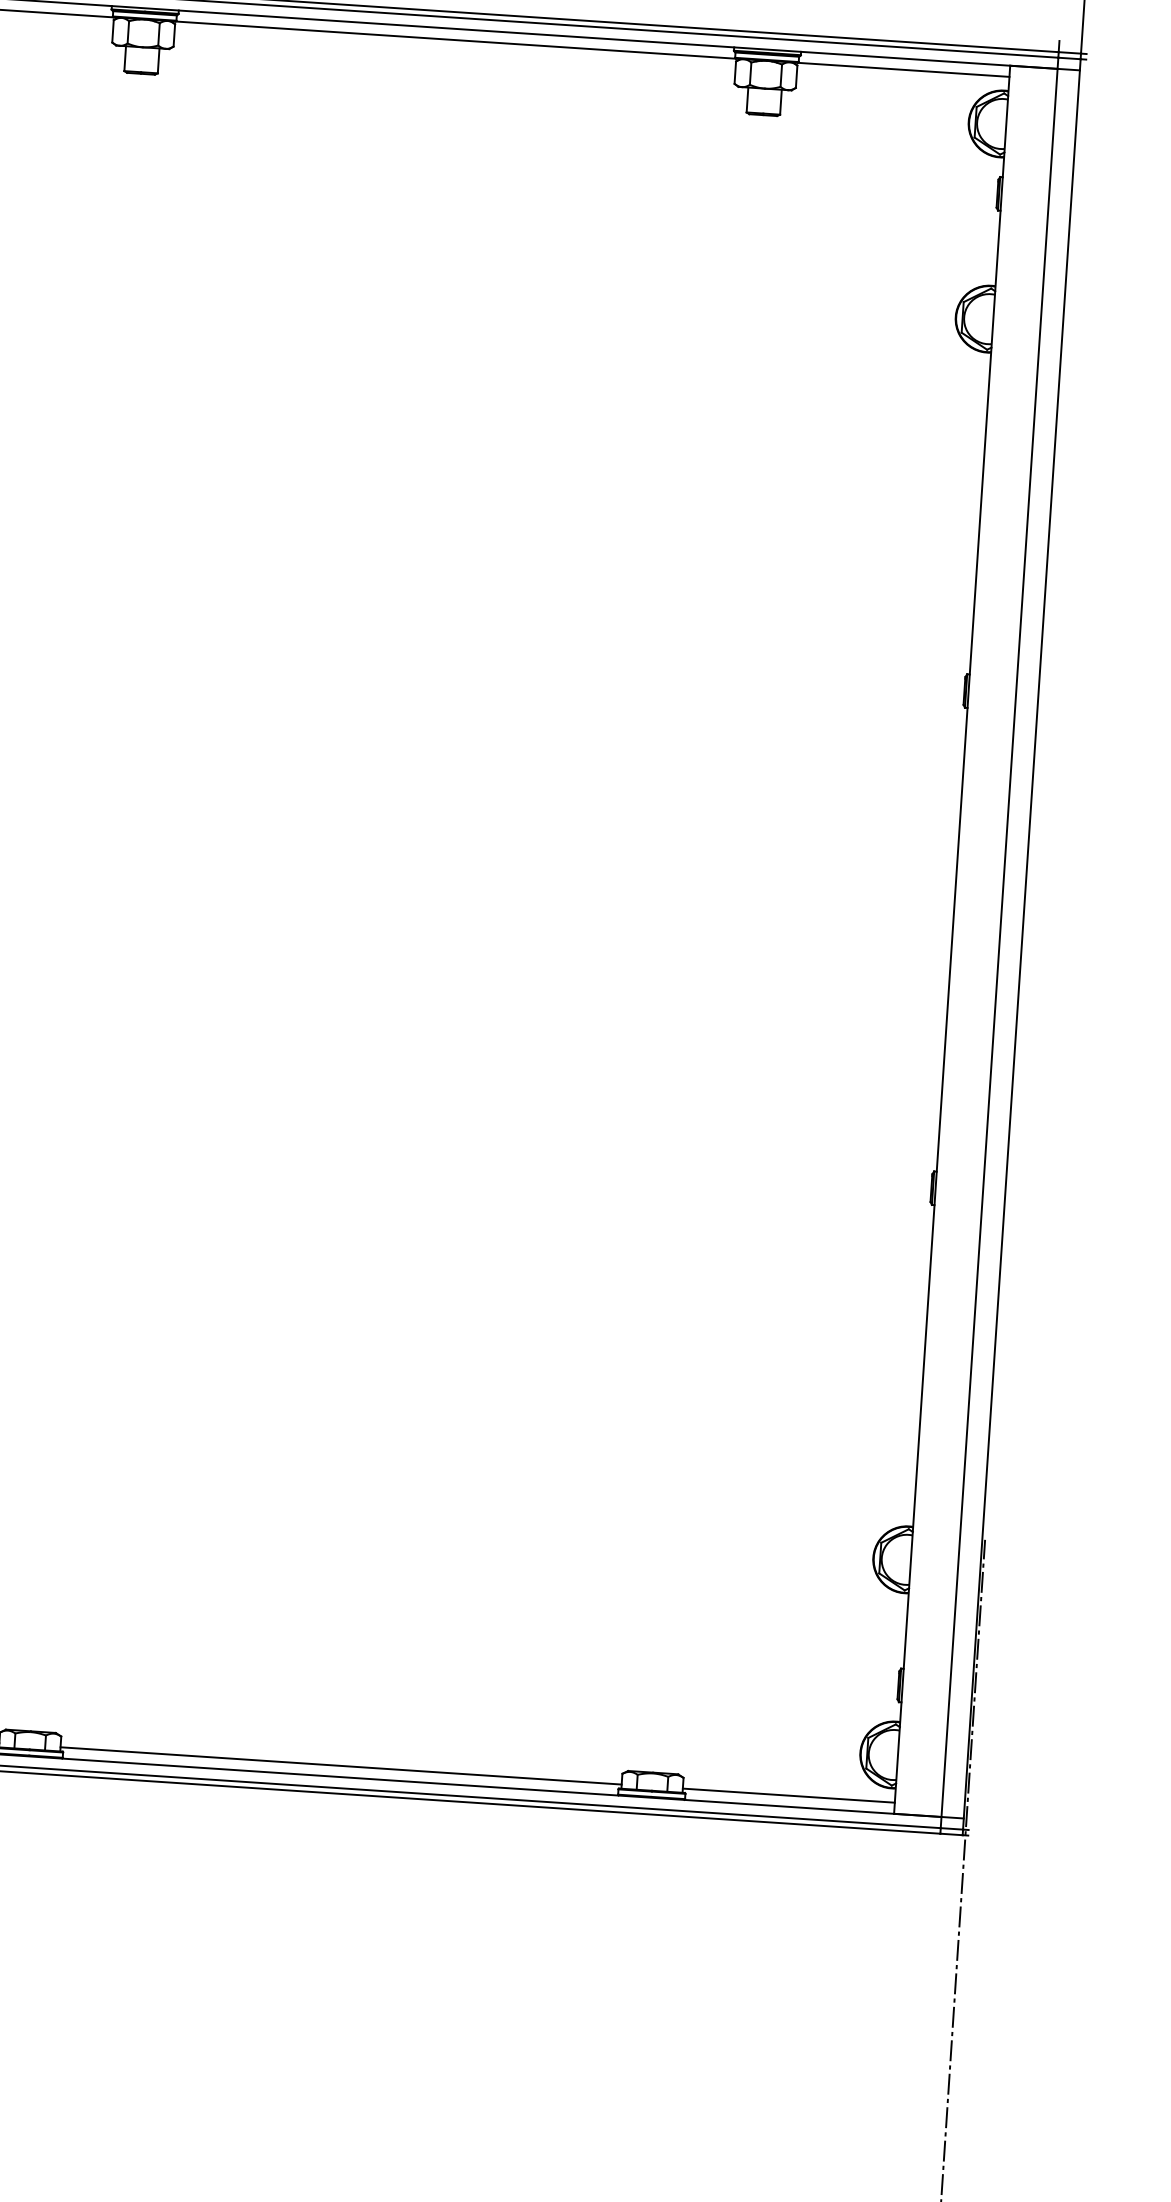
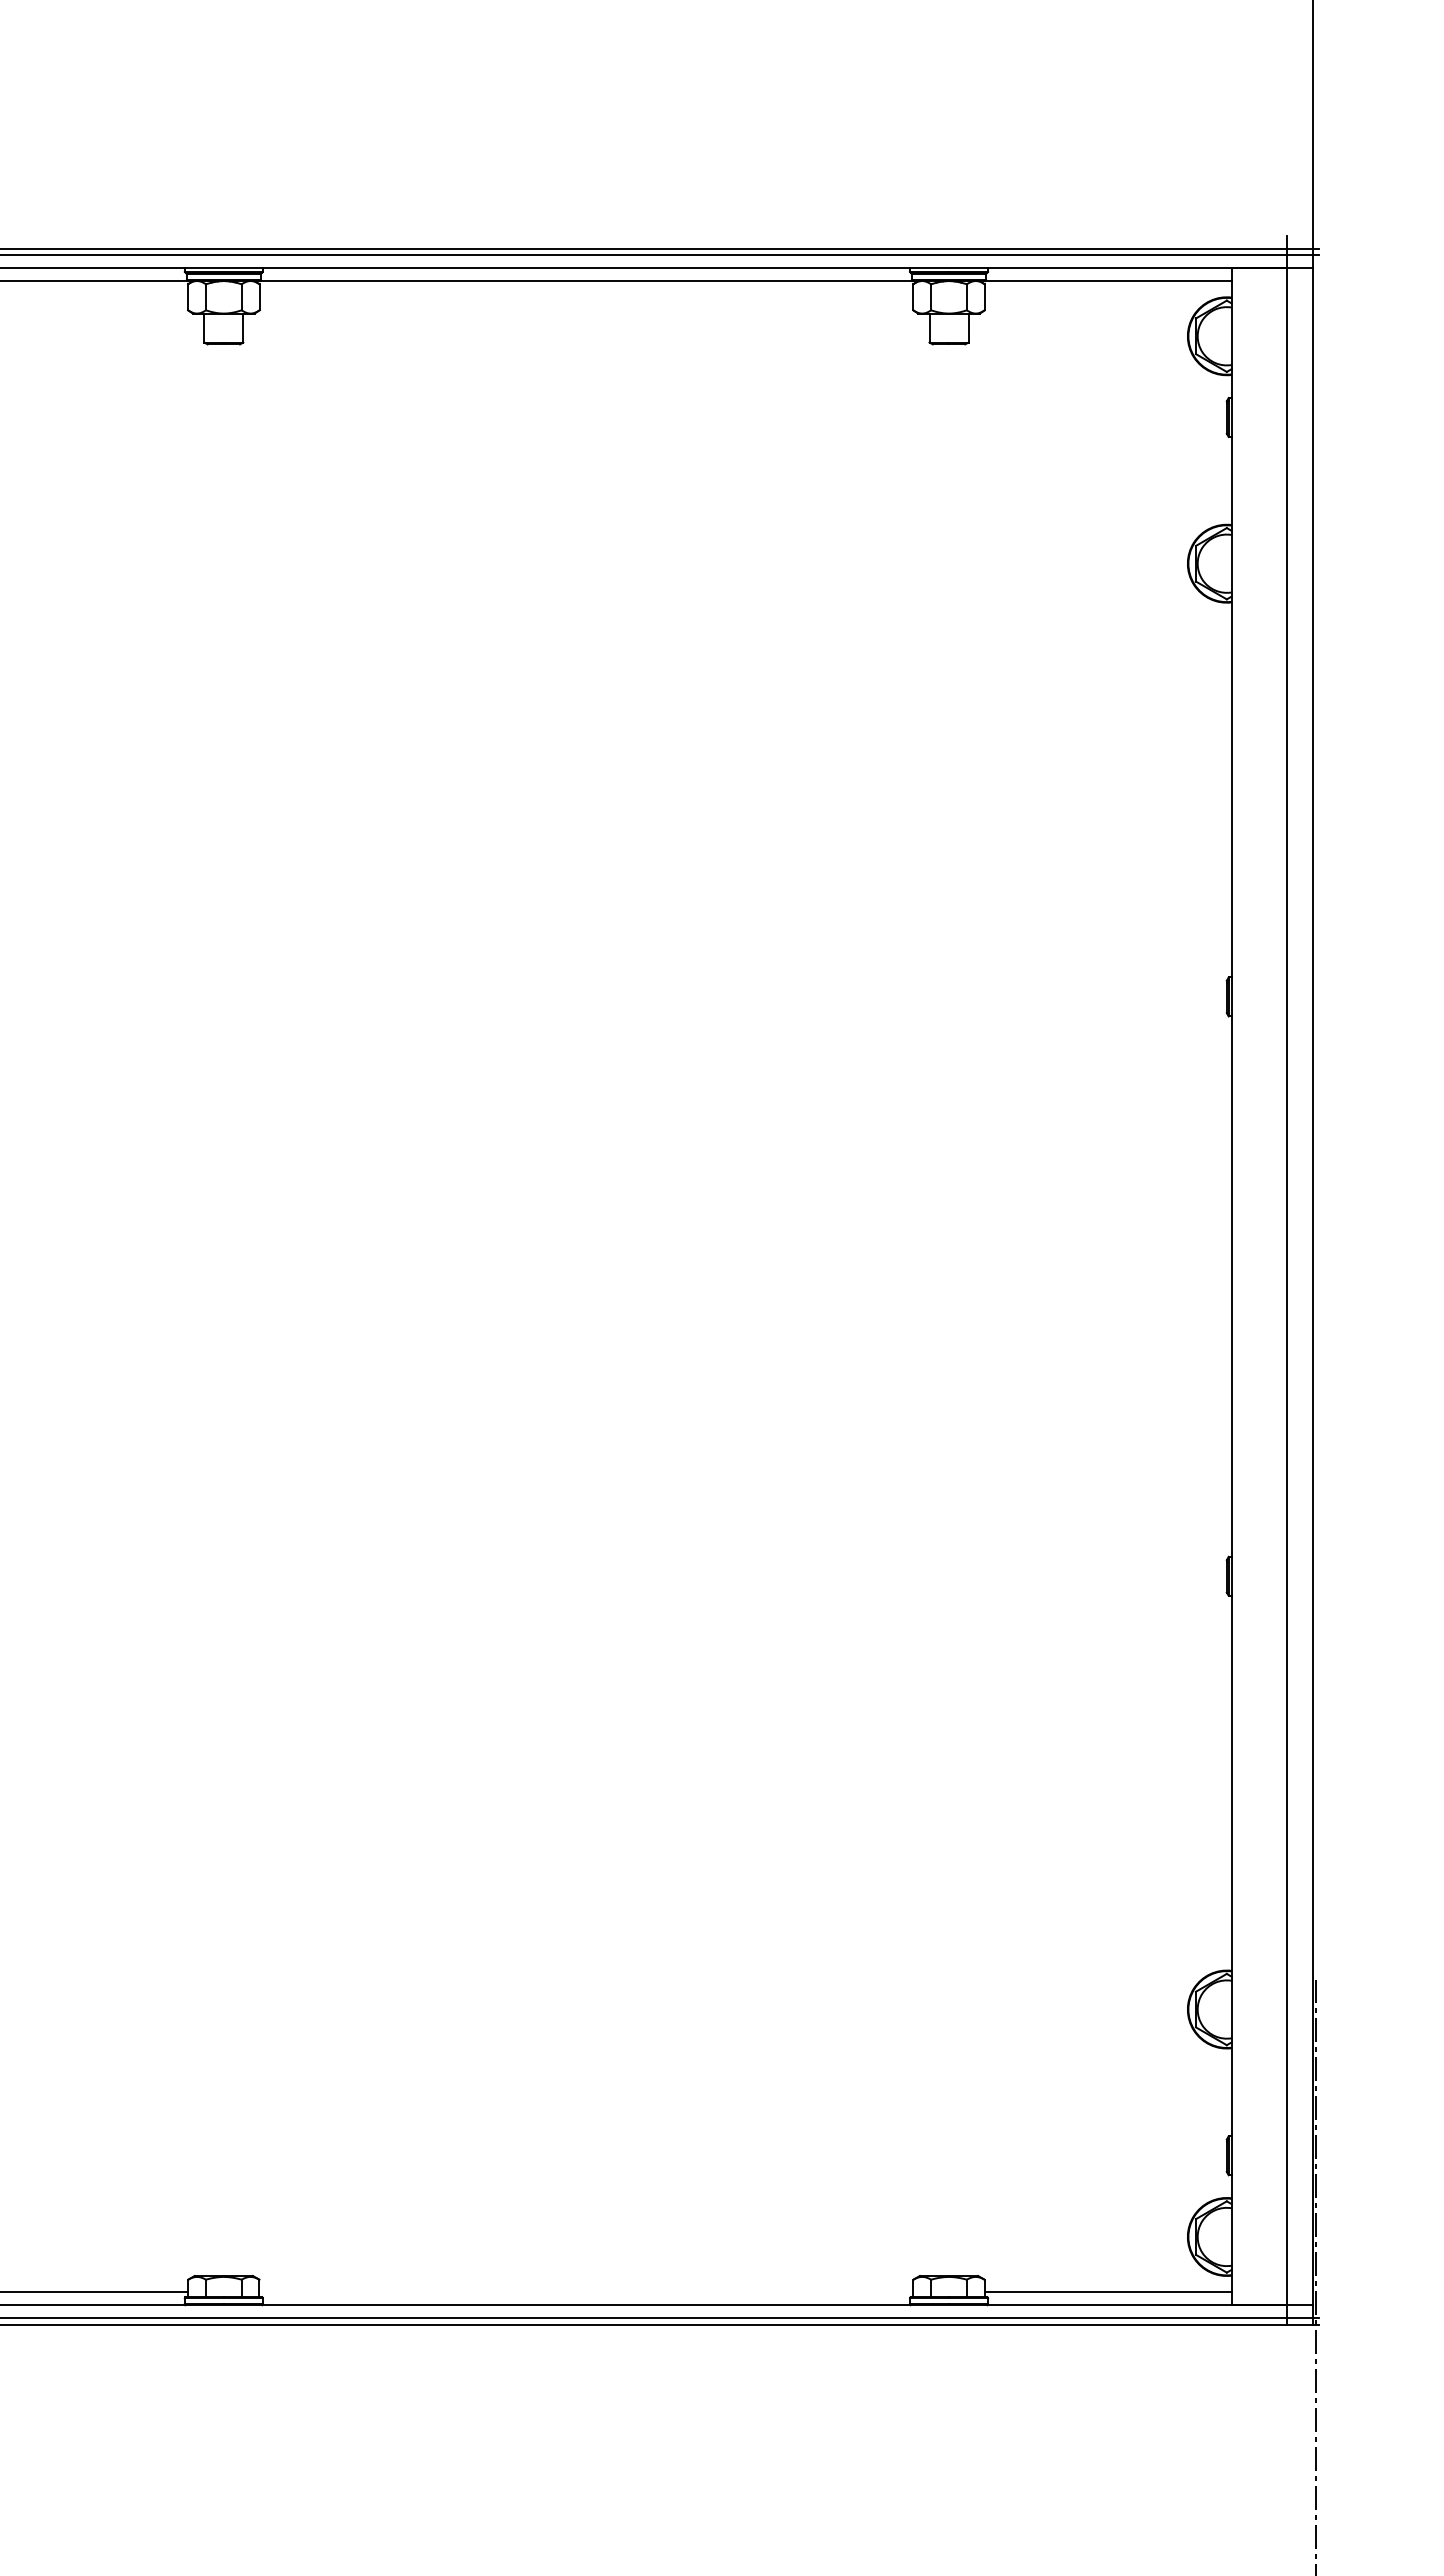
line: (341, 1766) -> (586, 2292), removed

